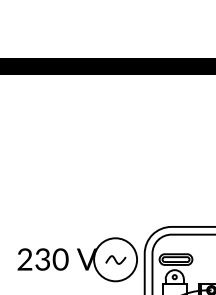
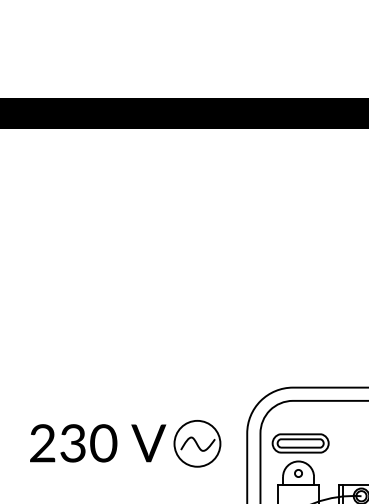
circle: (115, 259) -> (197, 443), size x0.62

